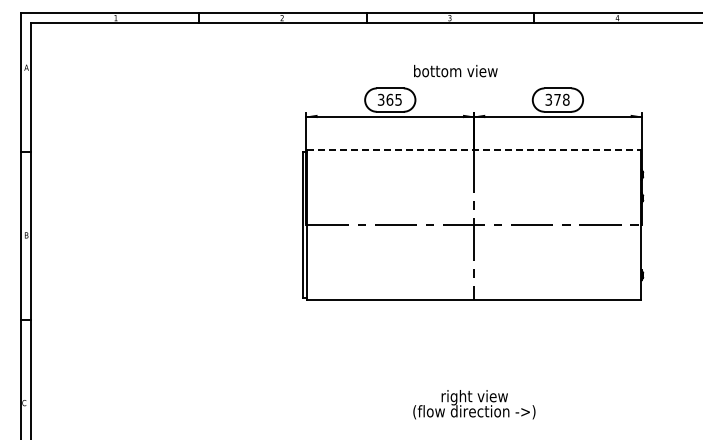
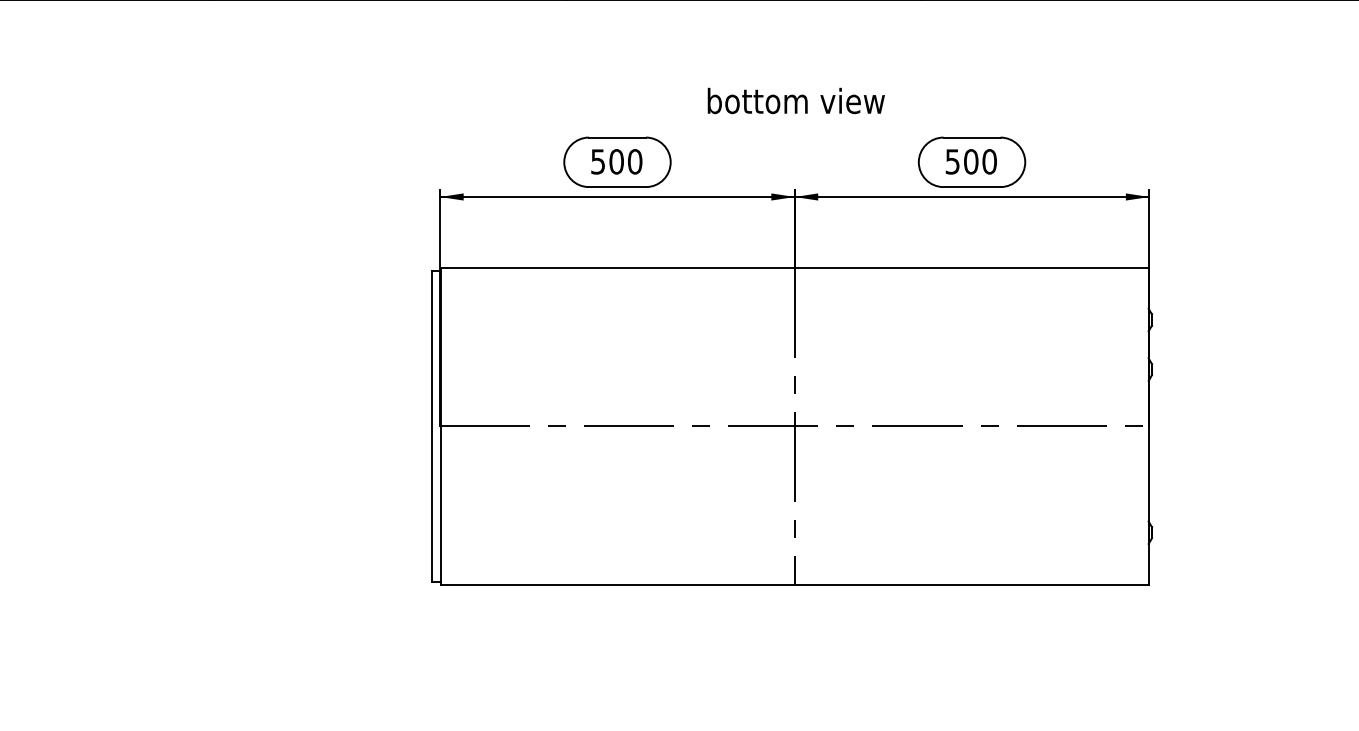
text: (455, 70) -> (795, 99), moved
text: (390, 99) -> (617, 161), 365 -> 500
text: (557, 99) -> (971, 161), 378 -> 500
line: (474, 150) -> (795, 268), dashed -> solid

